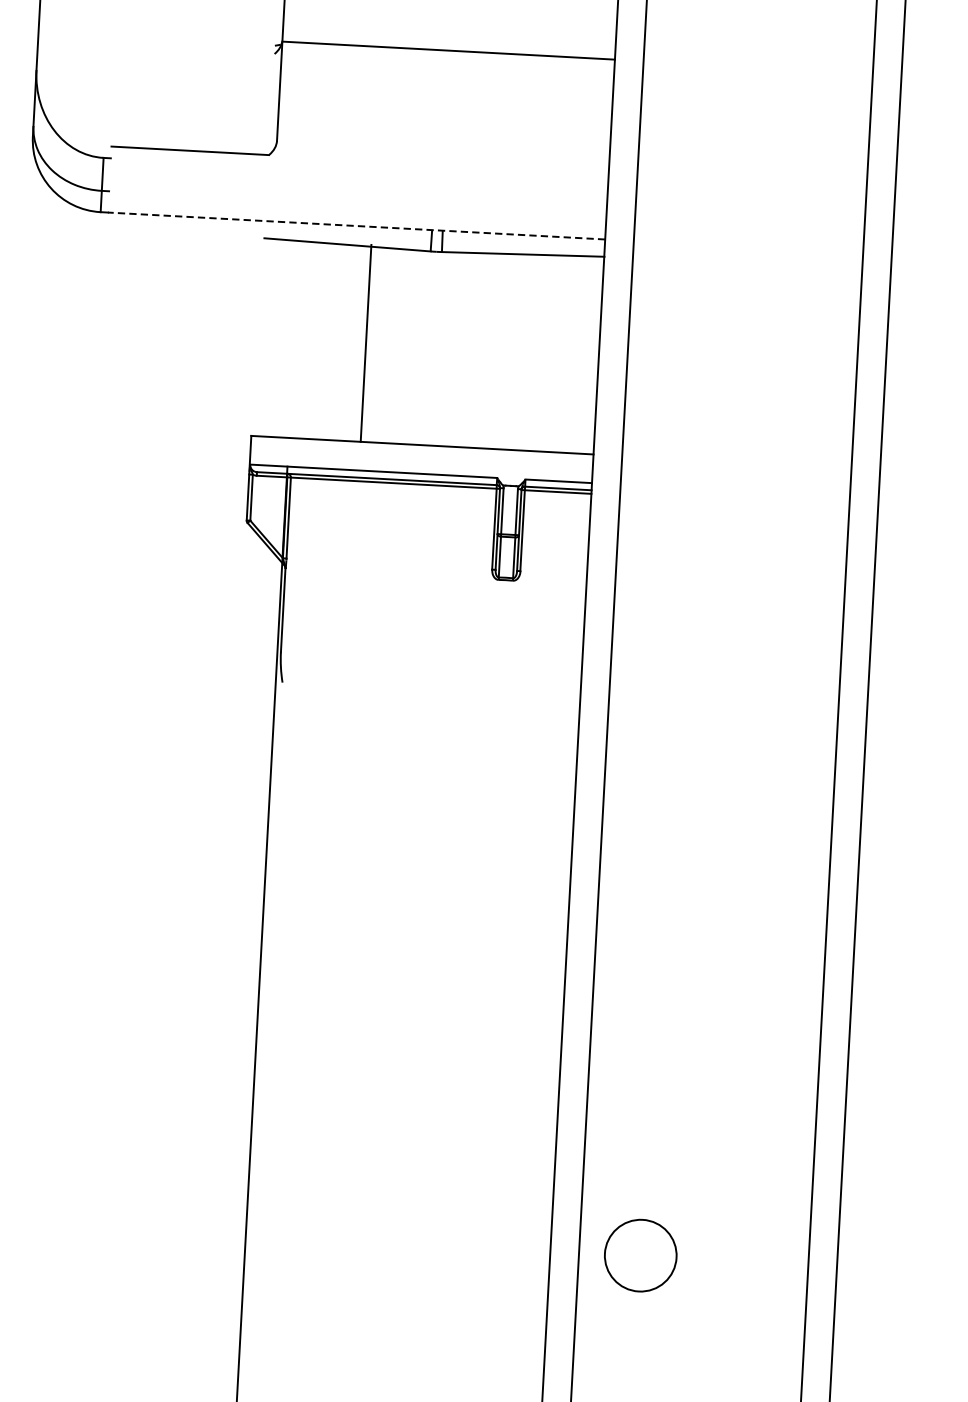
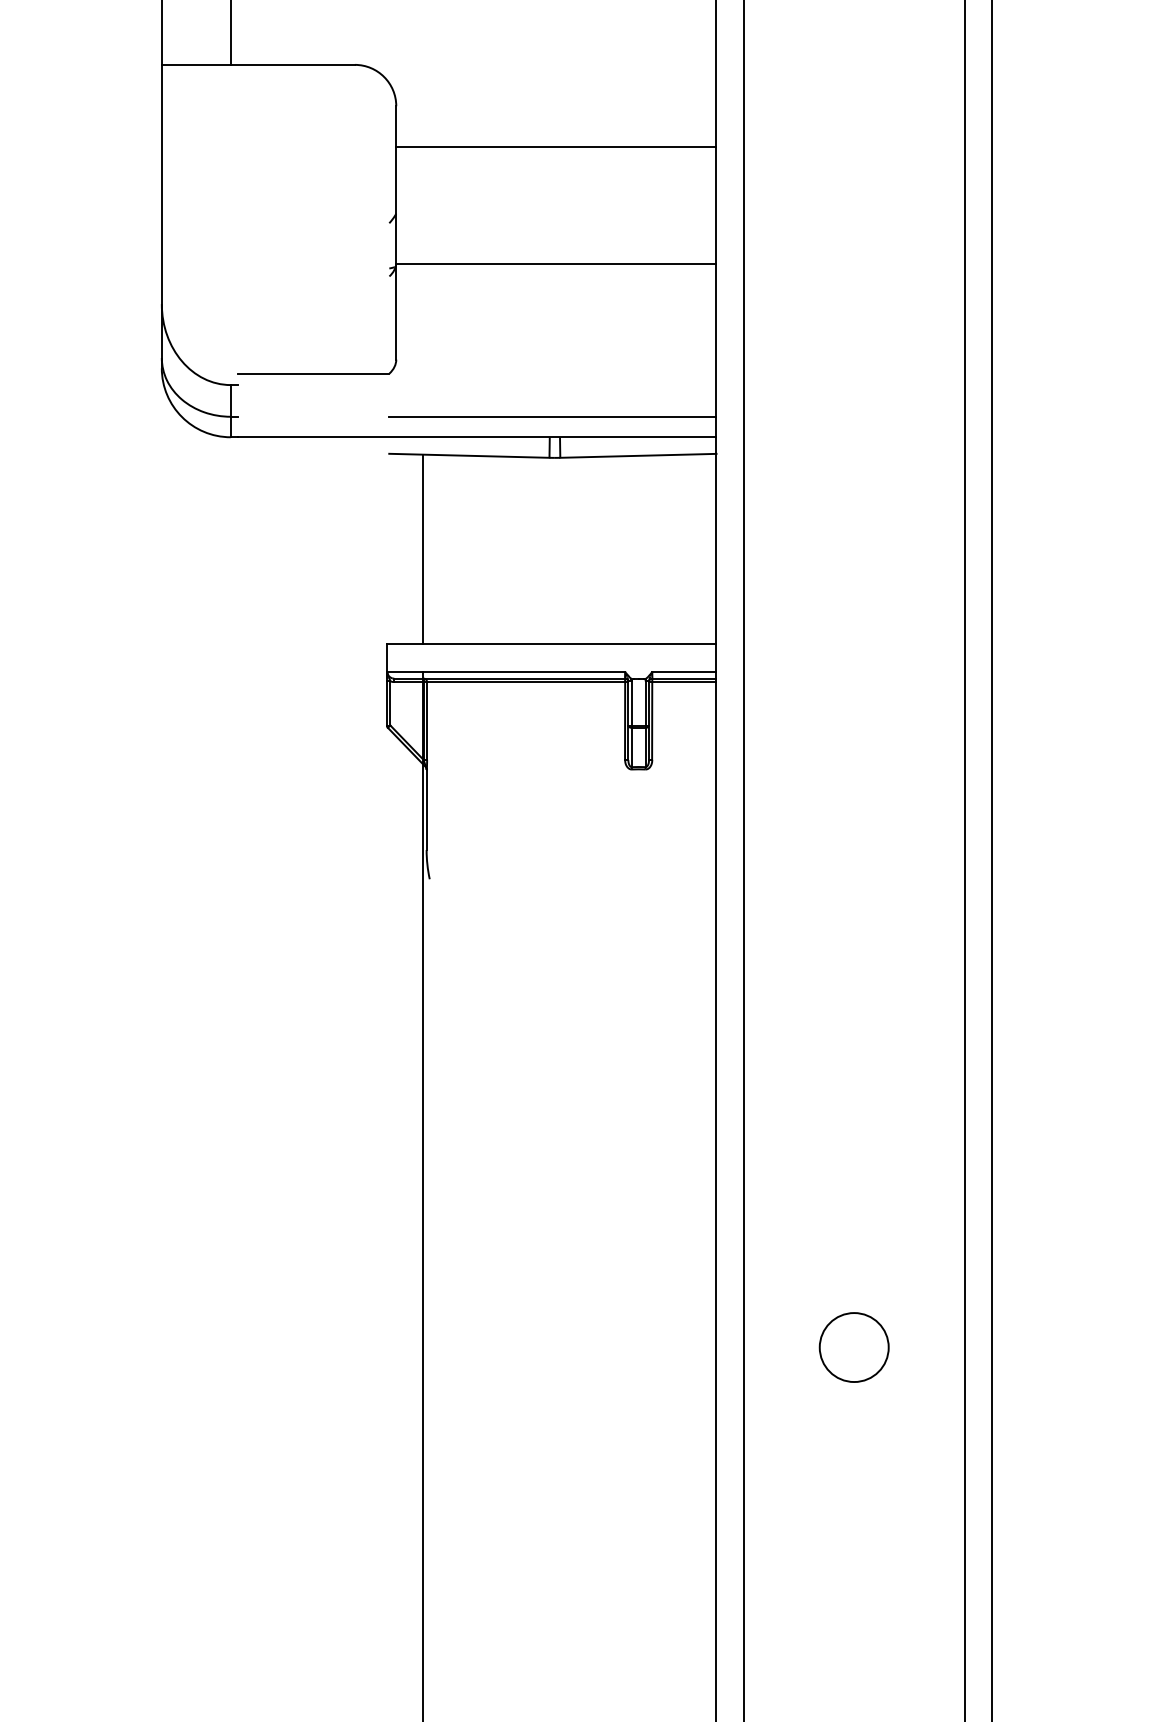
line: (436, 208) -> (552, 416), added
line: (355, 226) -> (476, 437), dashed -> solid
line: (366, 343) -> (423, 549), moved
circle: (639, 1255) -> (853, 1347), moved

